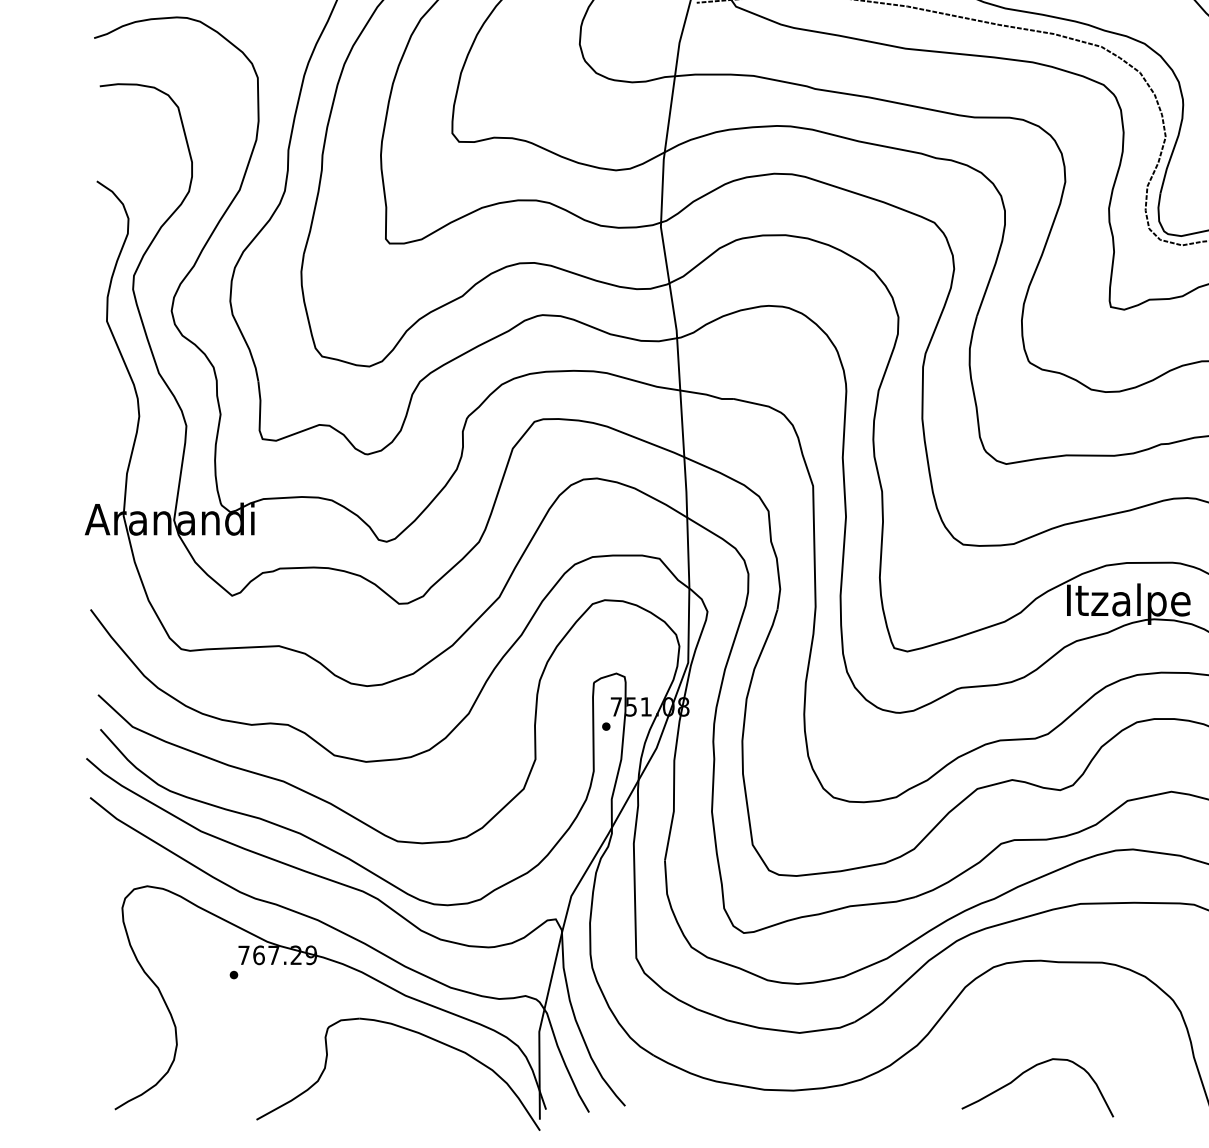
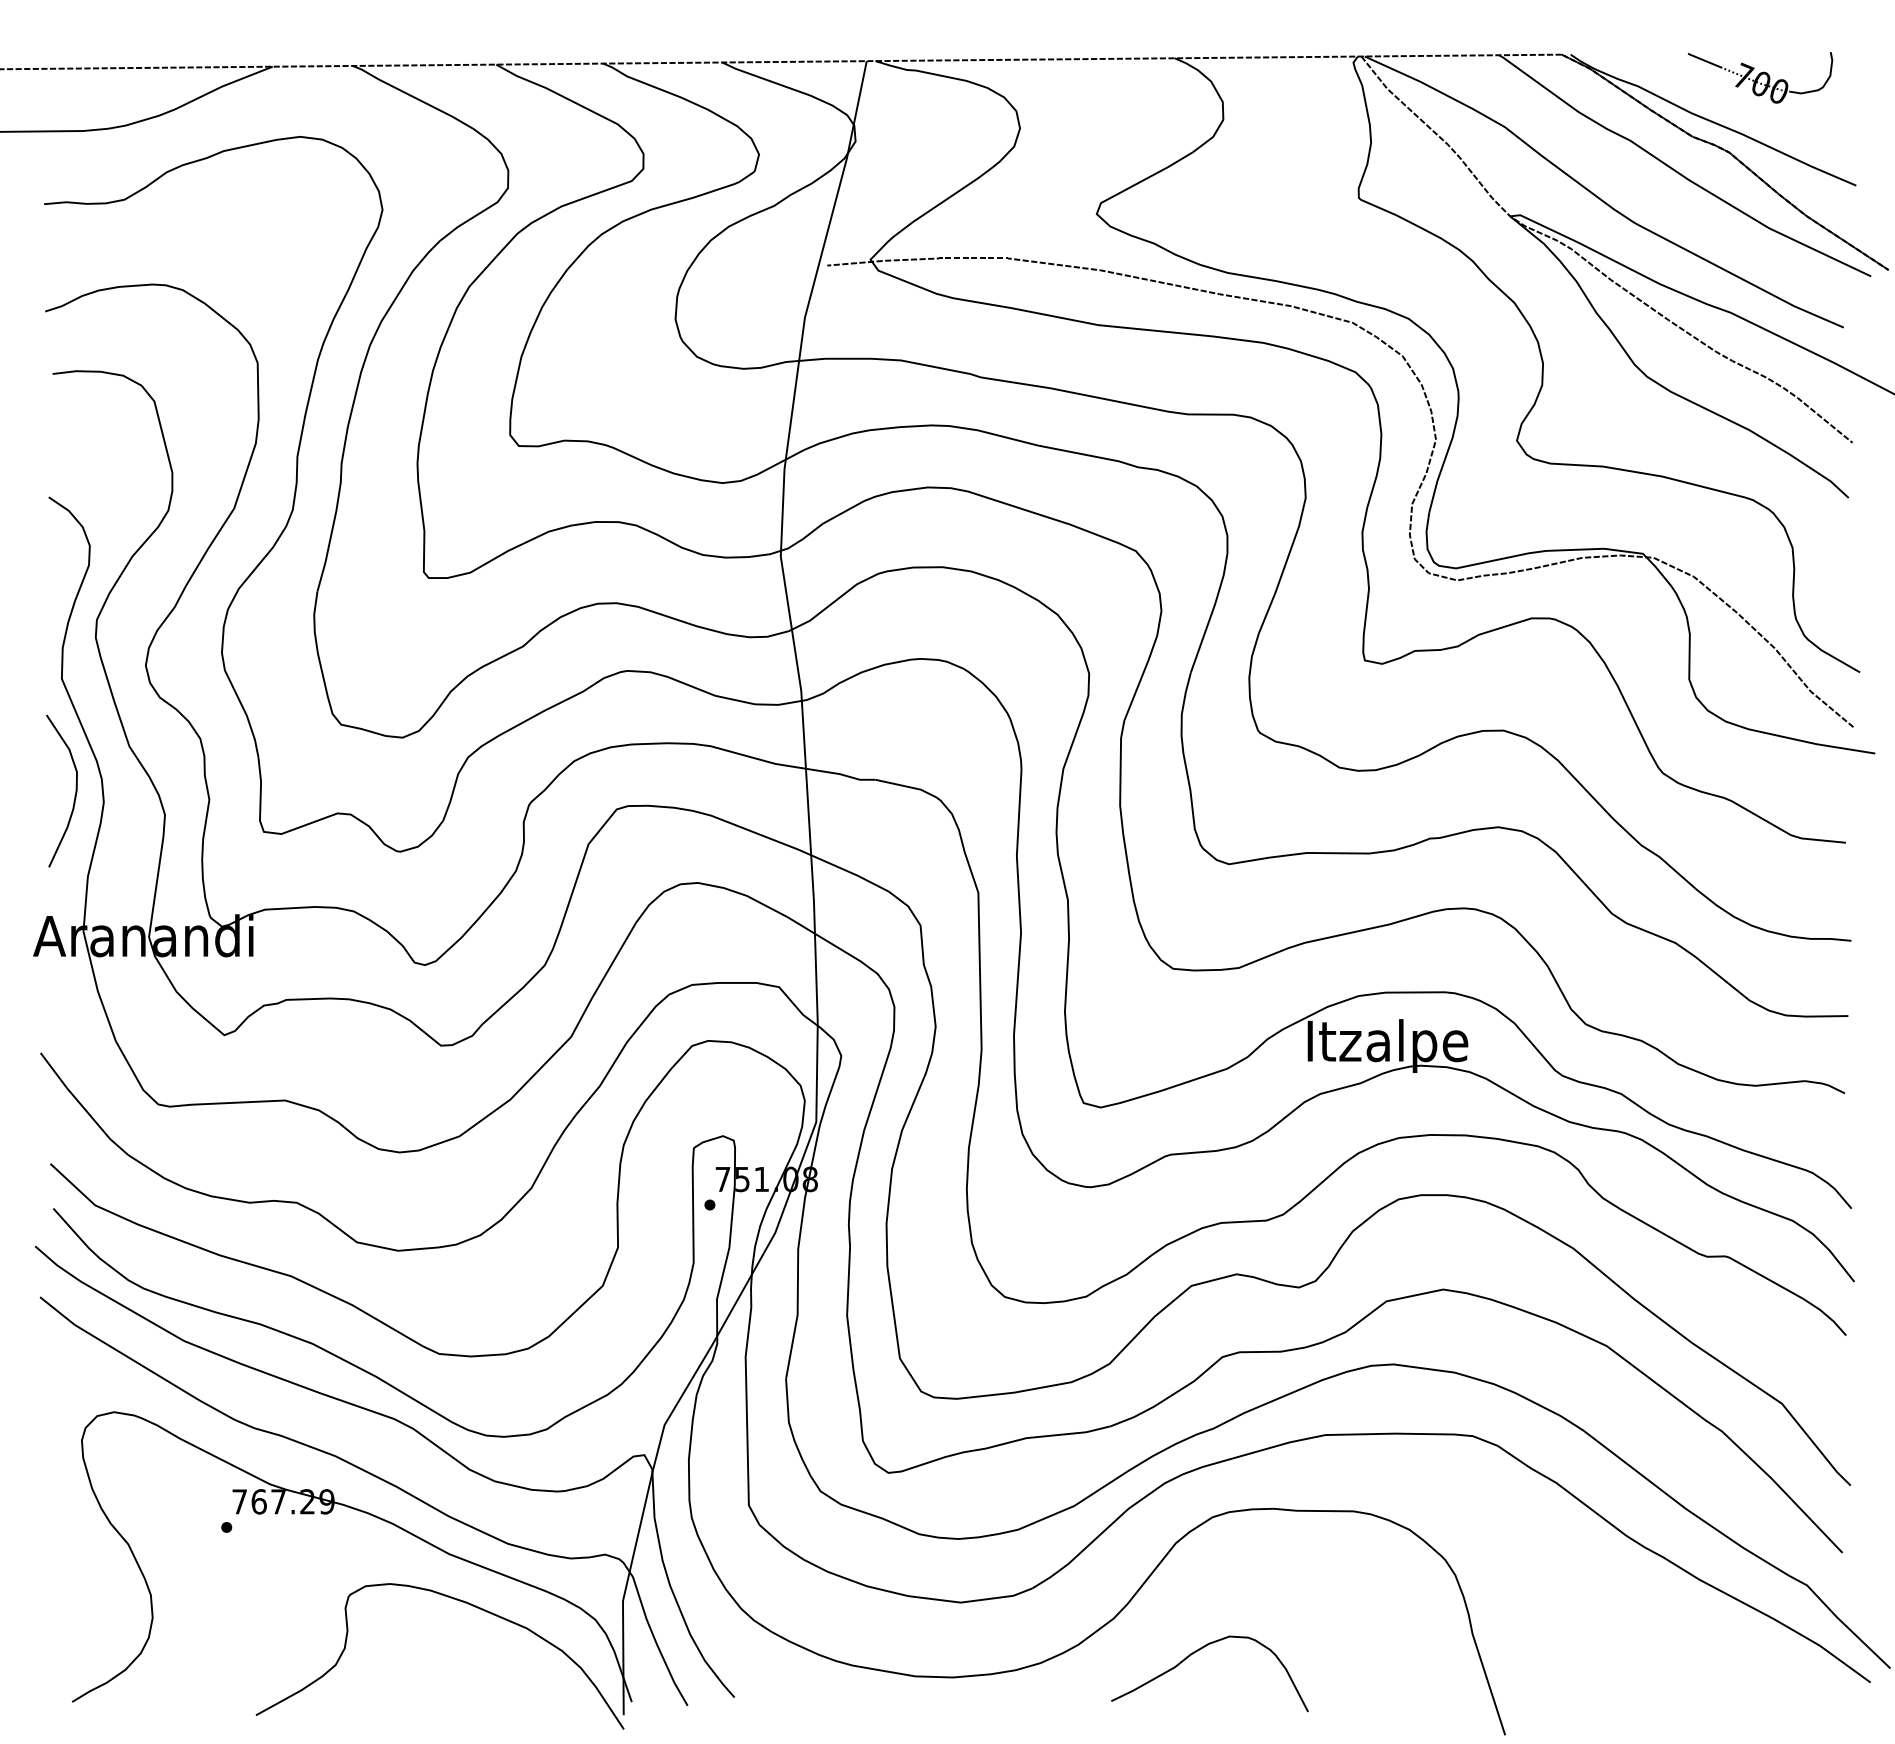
curve: (116, 411) -> (74, 795), added
curve: (1028, 1070) -> (1198, 1651), moved

